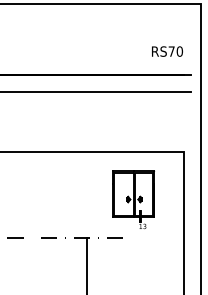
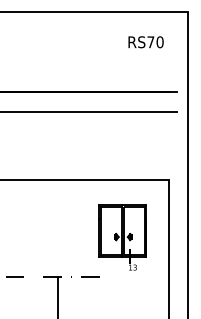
text: (167, 51) -> (146, 42), moved
part: (133, 199) -> (122, 237), moved

